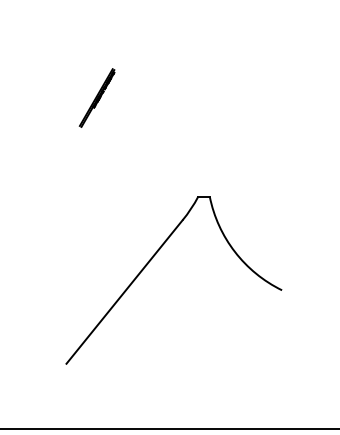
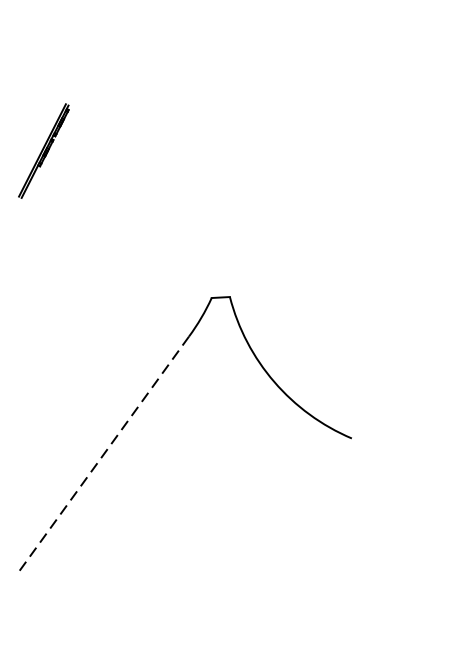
line: (124, 292) -> (103, 455), solid -> dashed

